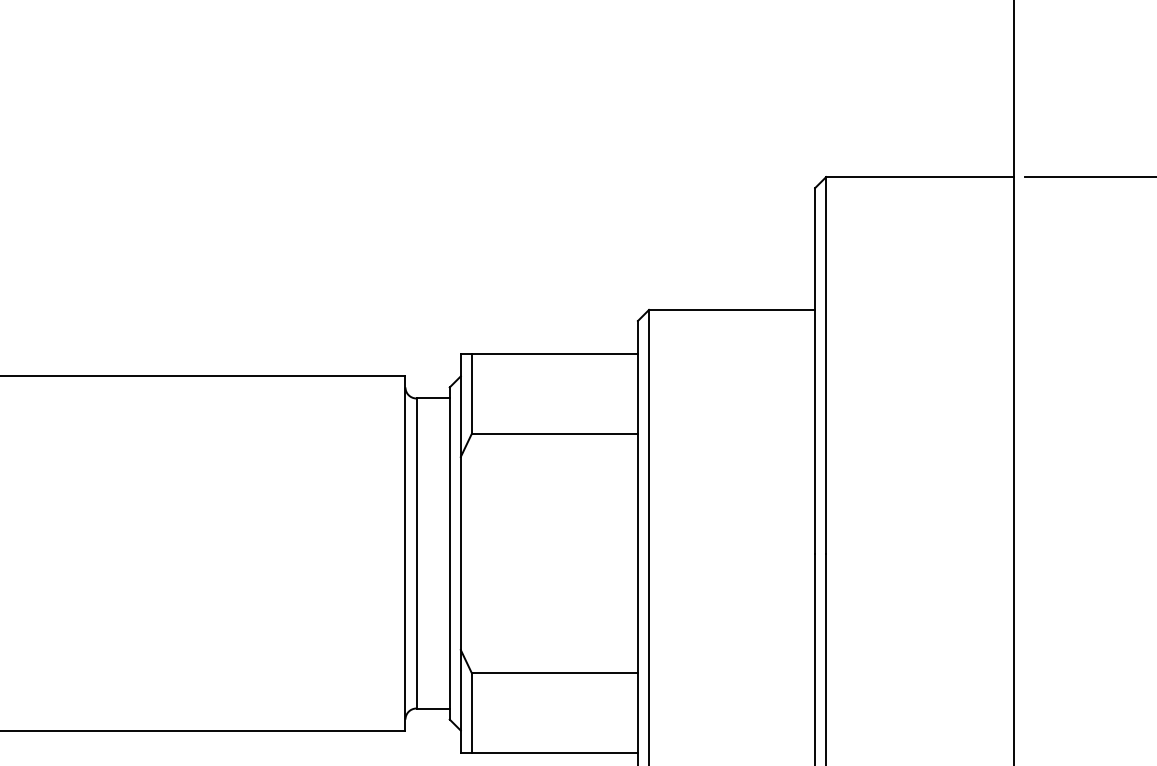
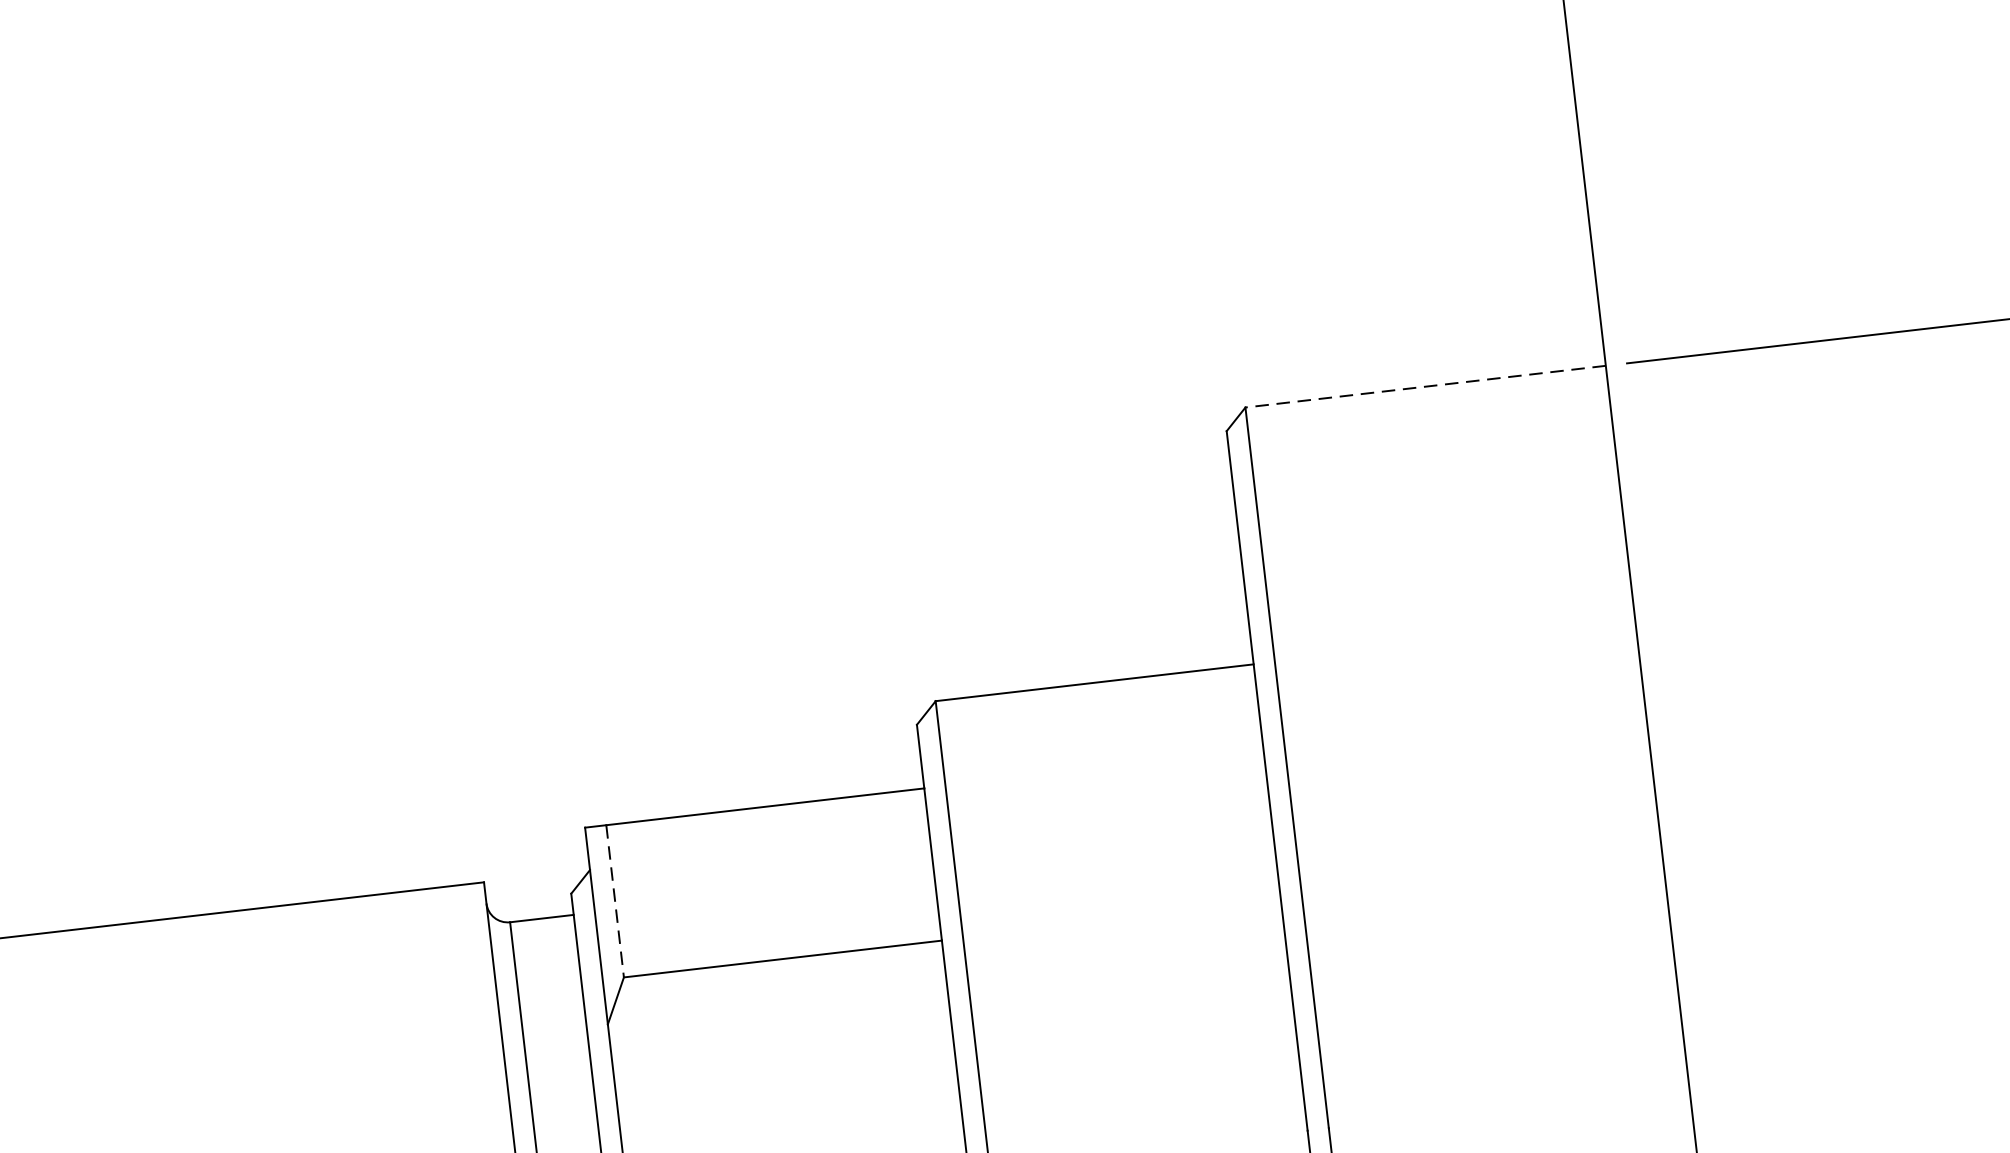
line: (919, 177) -> (1424, 387), solid -> dashed
line: (471, 393) -> (614, 900), solid -> dashed

